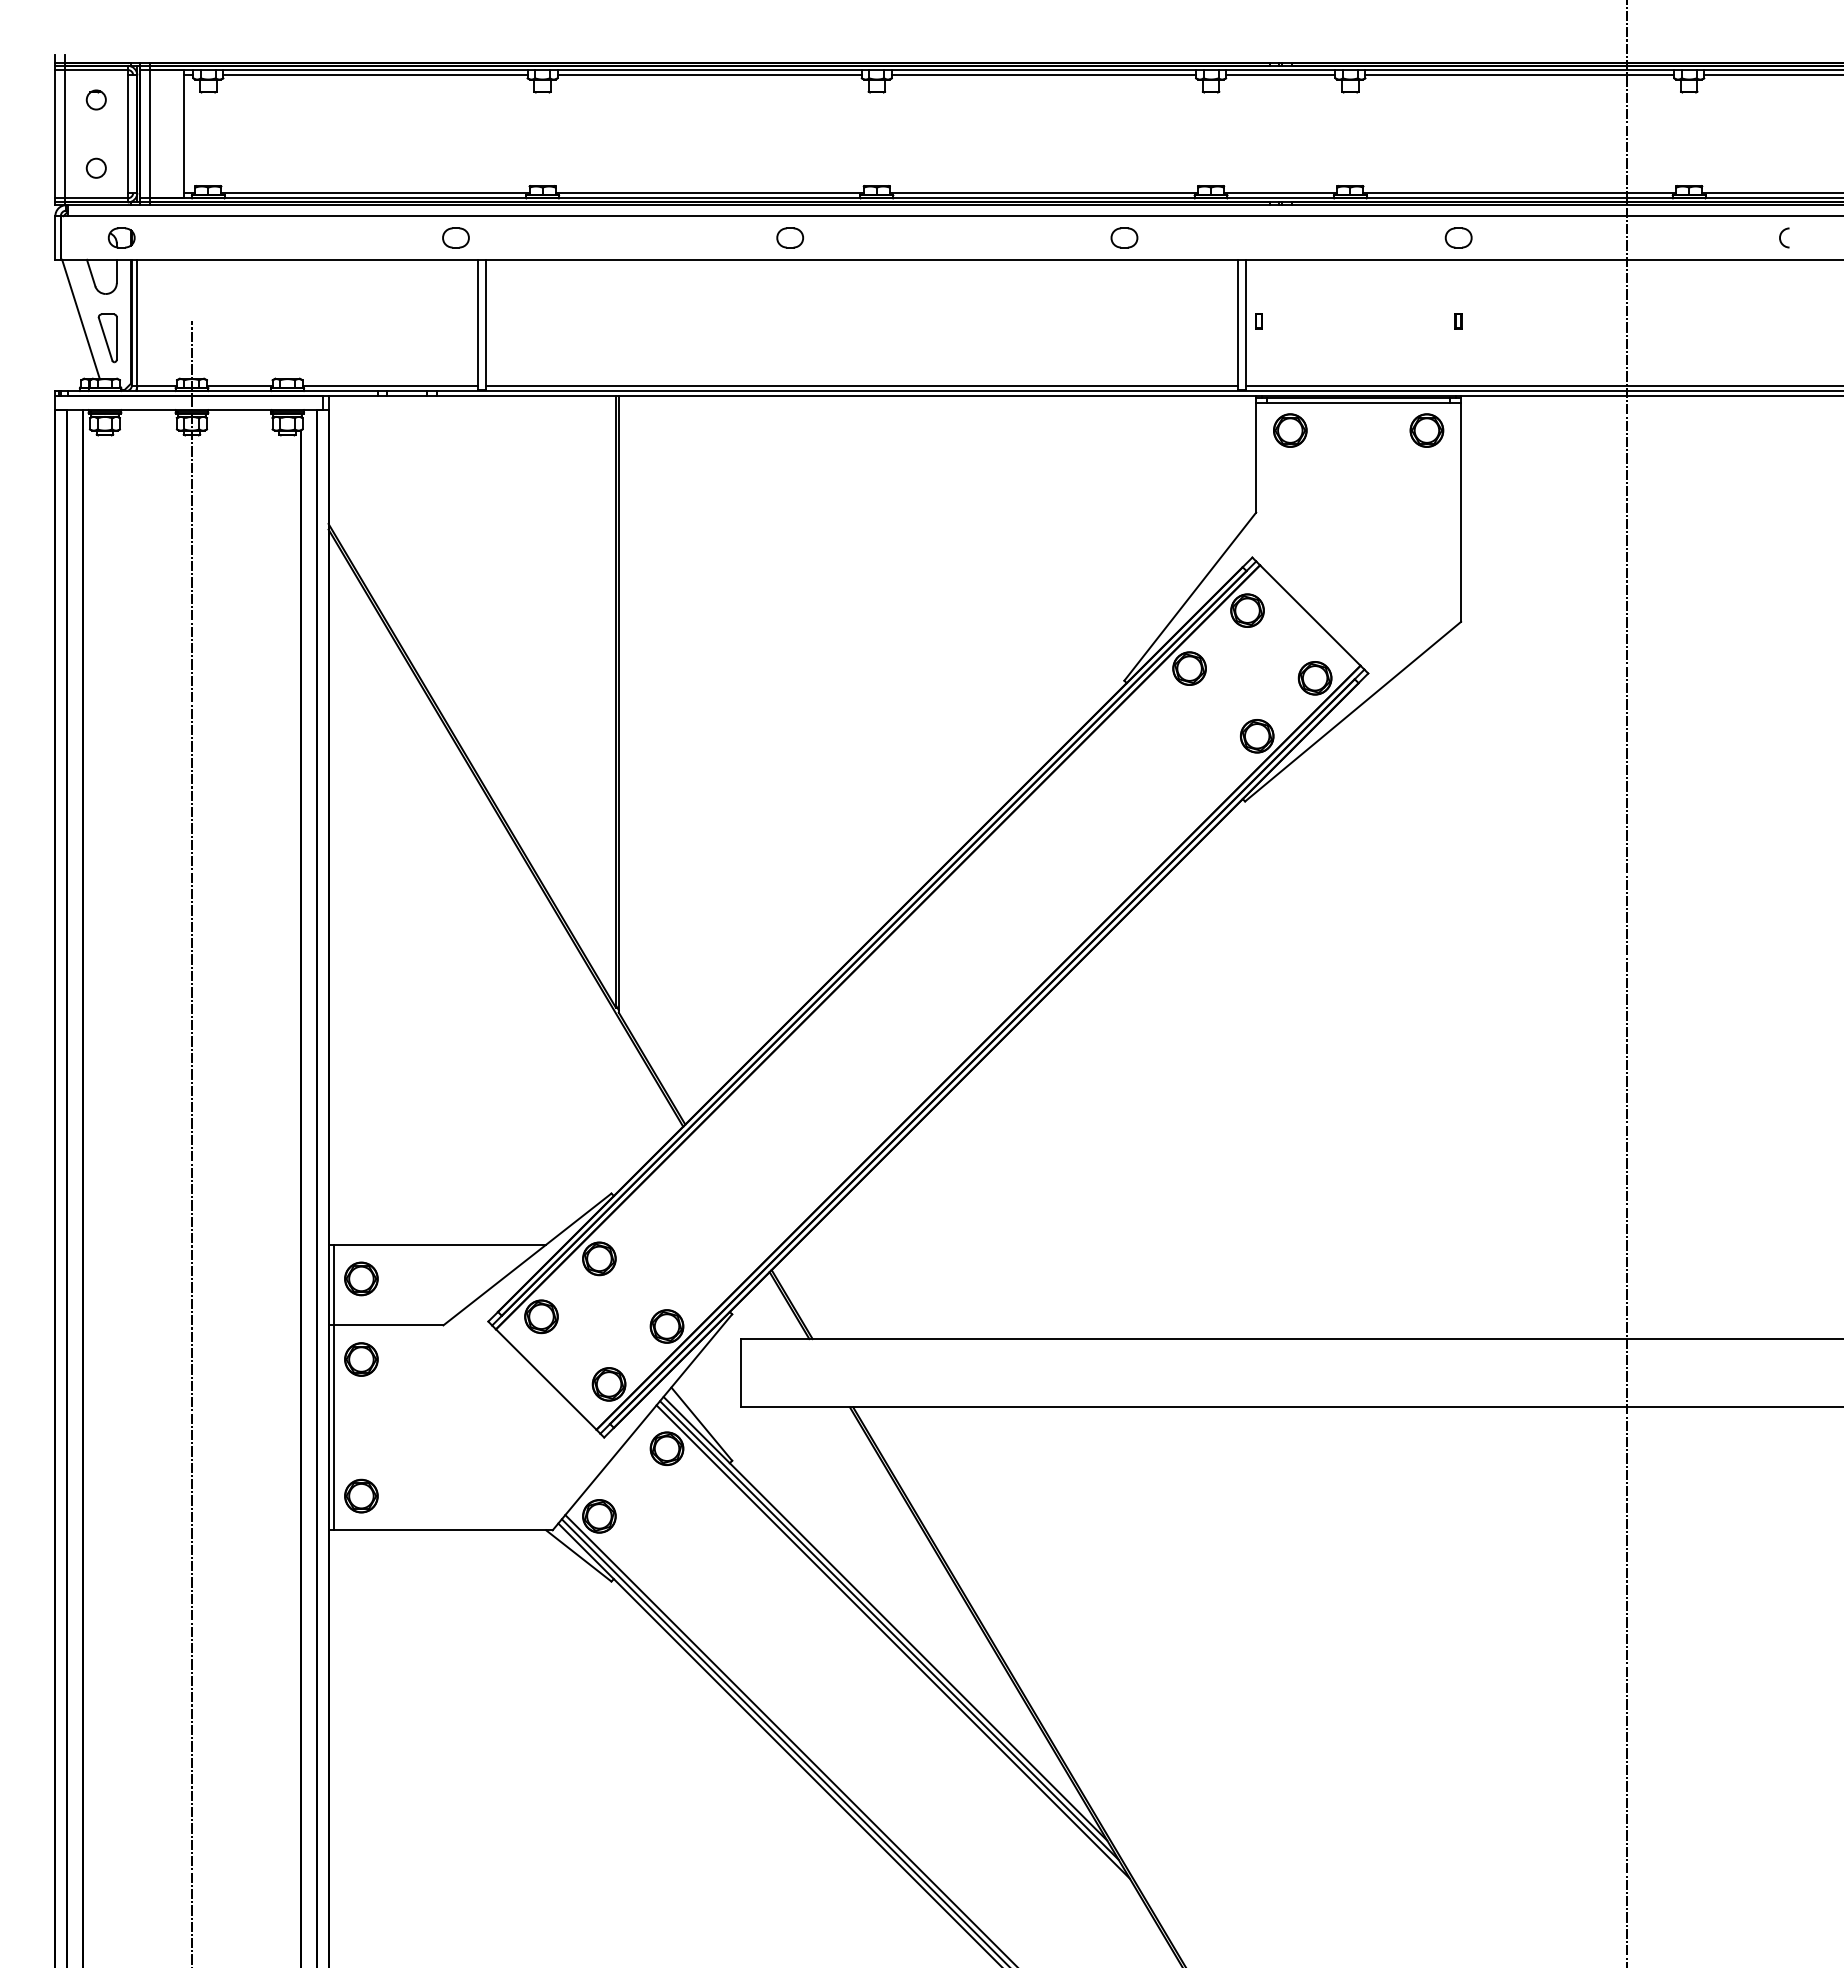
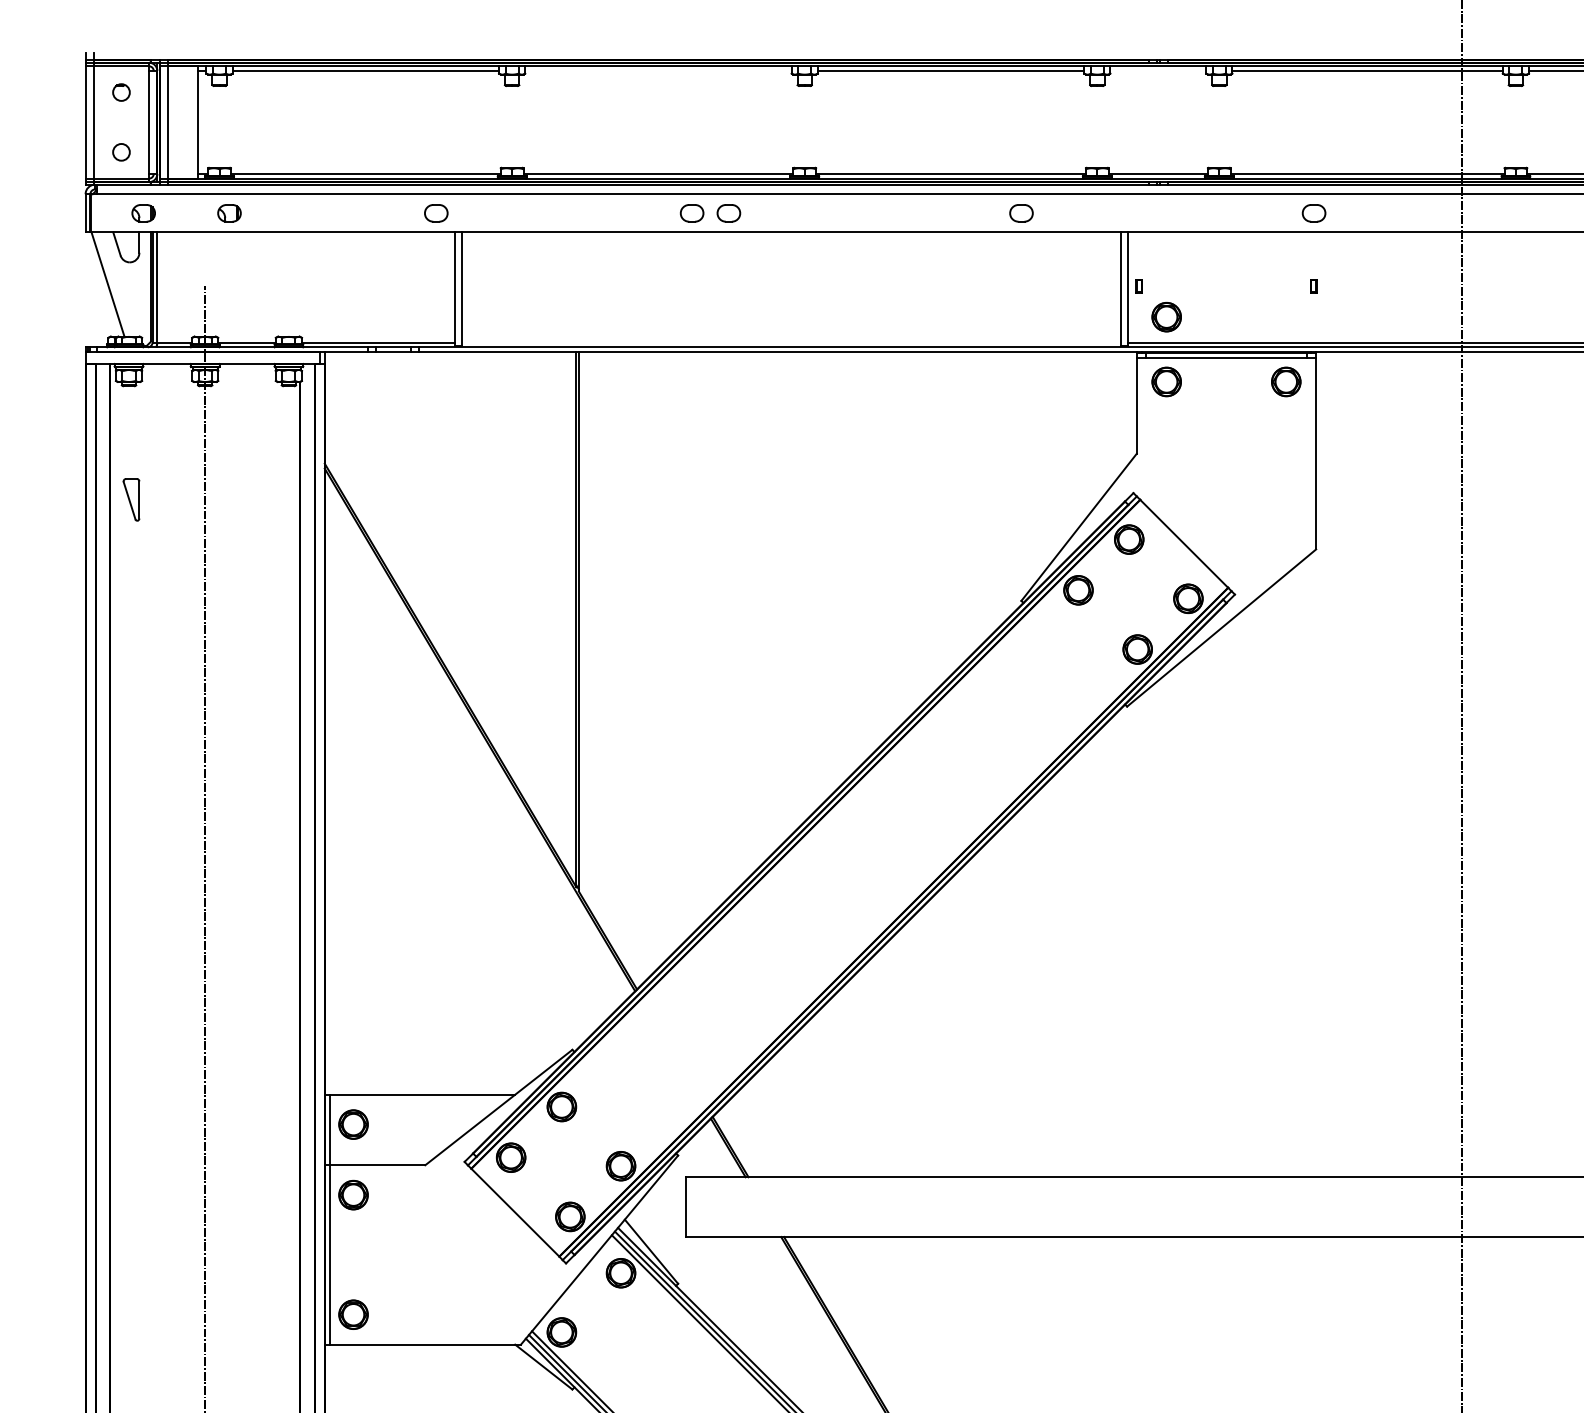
line: (709, 75) -> (658, 71), removed
line: (1280, 75) -> (1158, 71), removed
part: (219, 237) -> (229, 212), added
part: (747, 237) -> (691, 212), added
part: (107, 338) -> (131, 500), moved
part: (1290, 356) -> (1166, 317), added
line: (861, 385) -> (791, 342), removed

